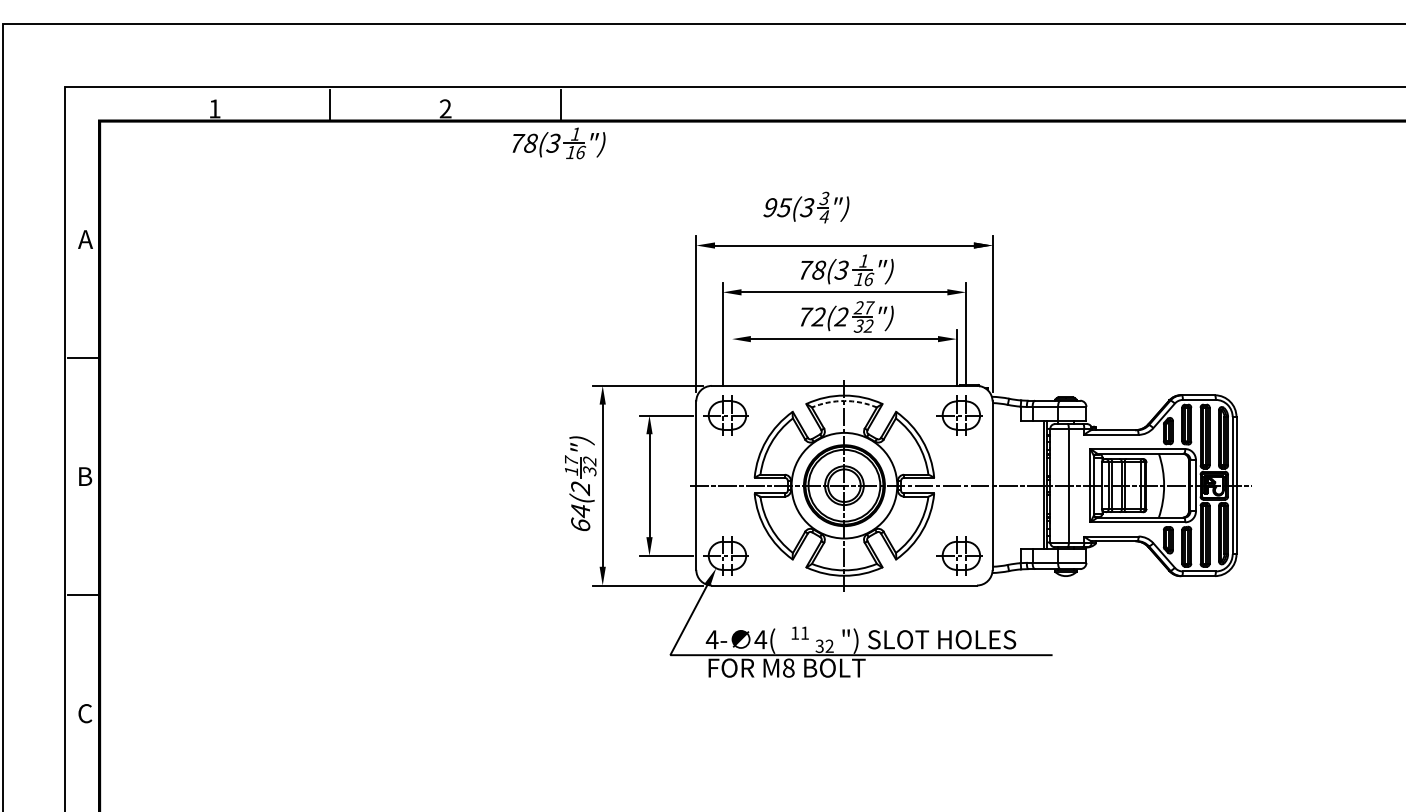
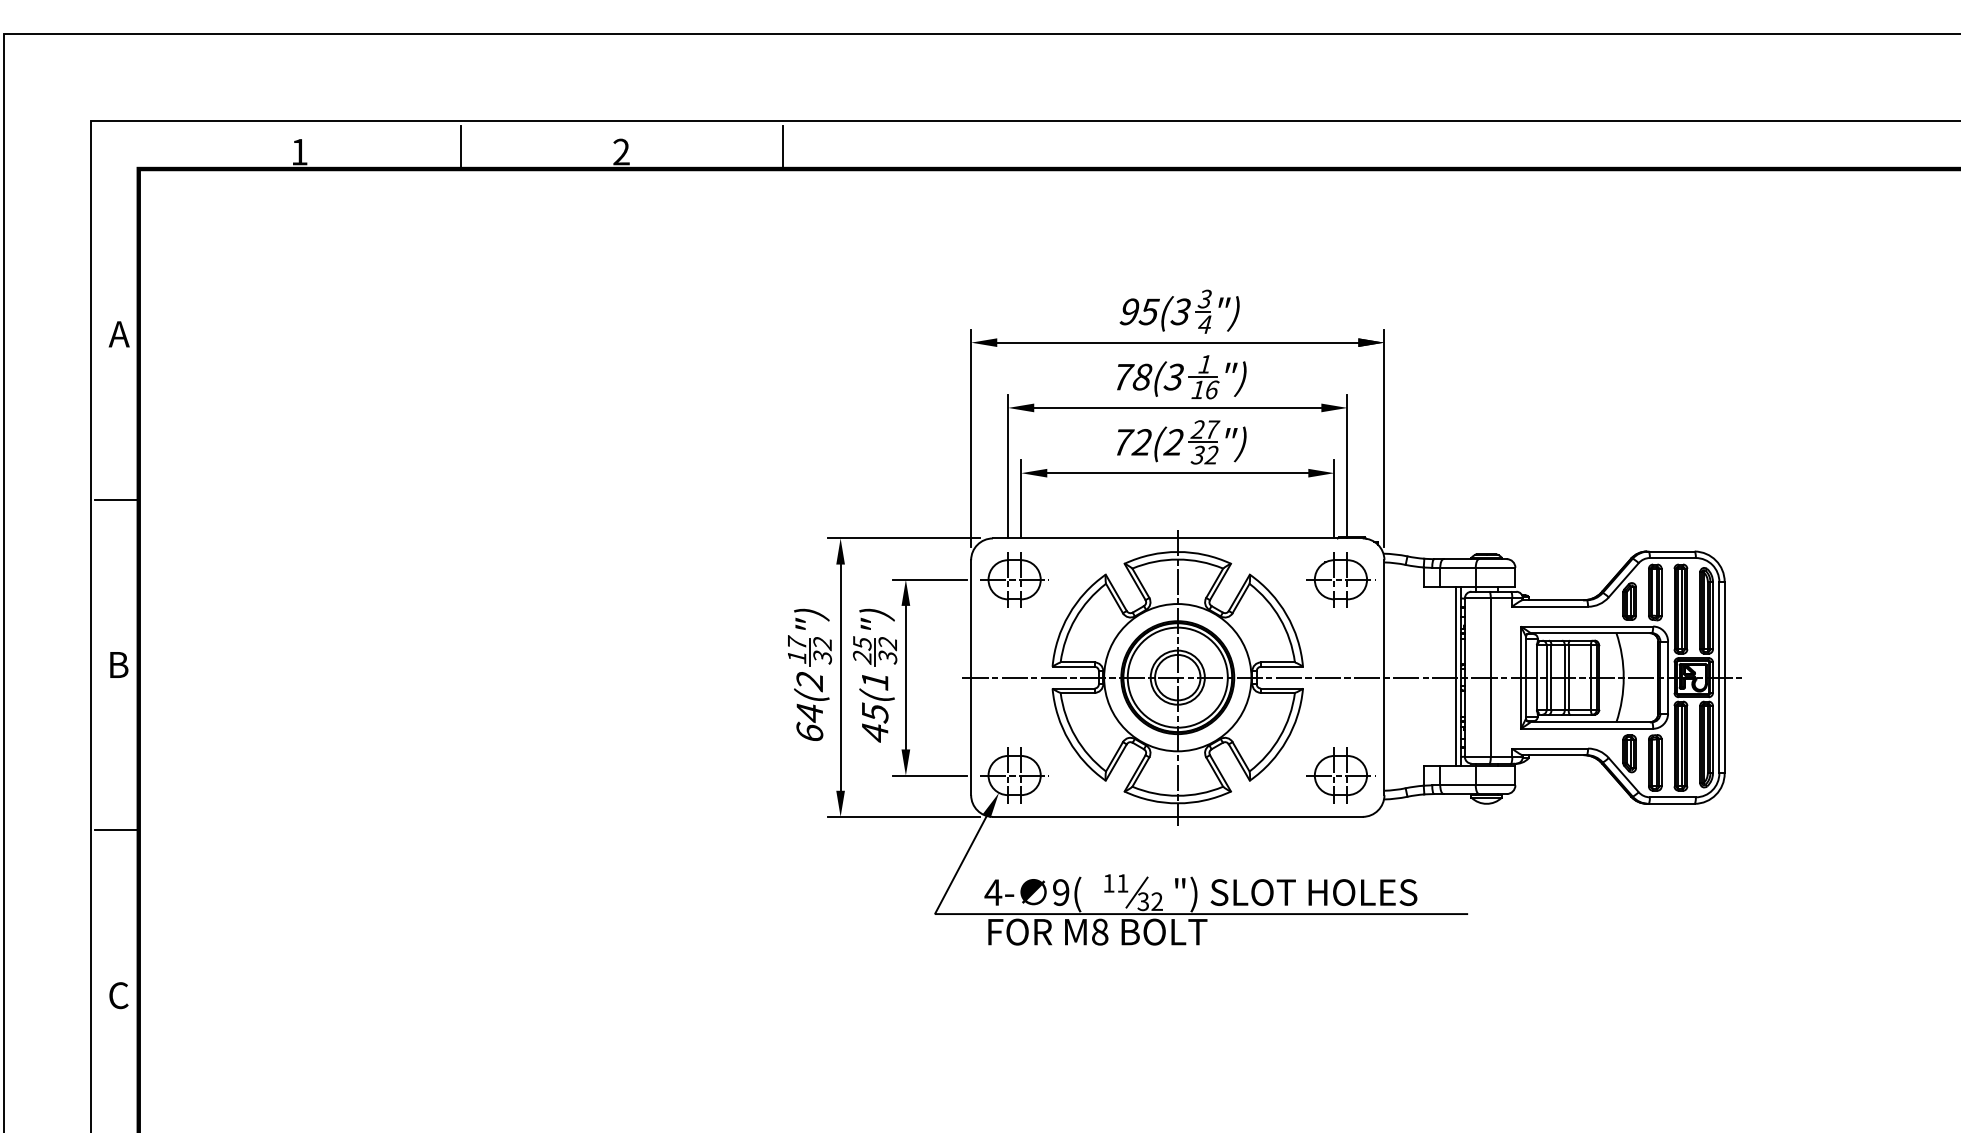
part: (558, 143) -> (779, 200), removed
part: (806, 207) -> (1179, 311), moved
line: (732, 357) -> (1021, 499), added
arc: (844, 400) -> (1177, 559), dashed -> solid
part: (627, 484) -> (875, 675), added
text: (760, 639) -> (1060, 892), 4( -> 9(
line: (814, 639) -> (1136, 892), added

